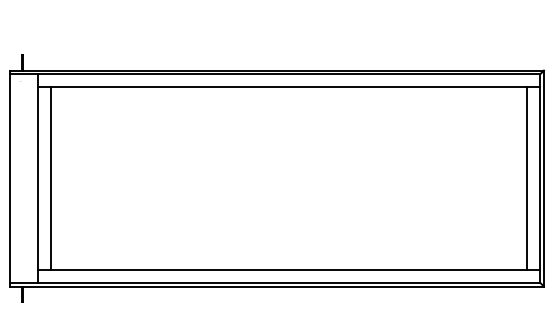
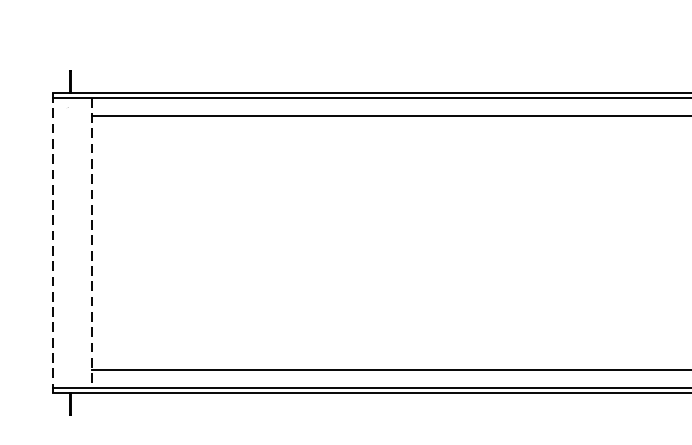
line: (9, 178) -> (52, 243), solid -> dashed
line: (51, 178) -> (110, 243), removed
line: (37, 179) -> (91, 244), solid -> dashed

